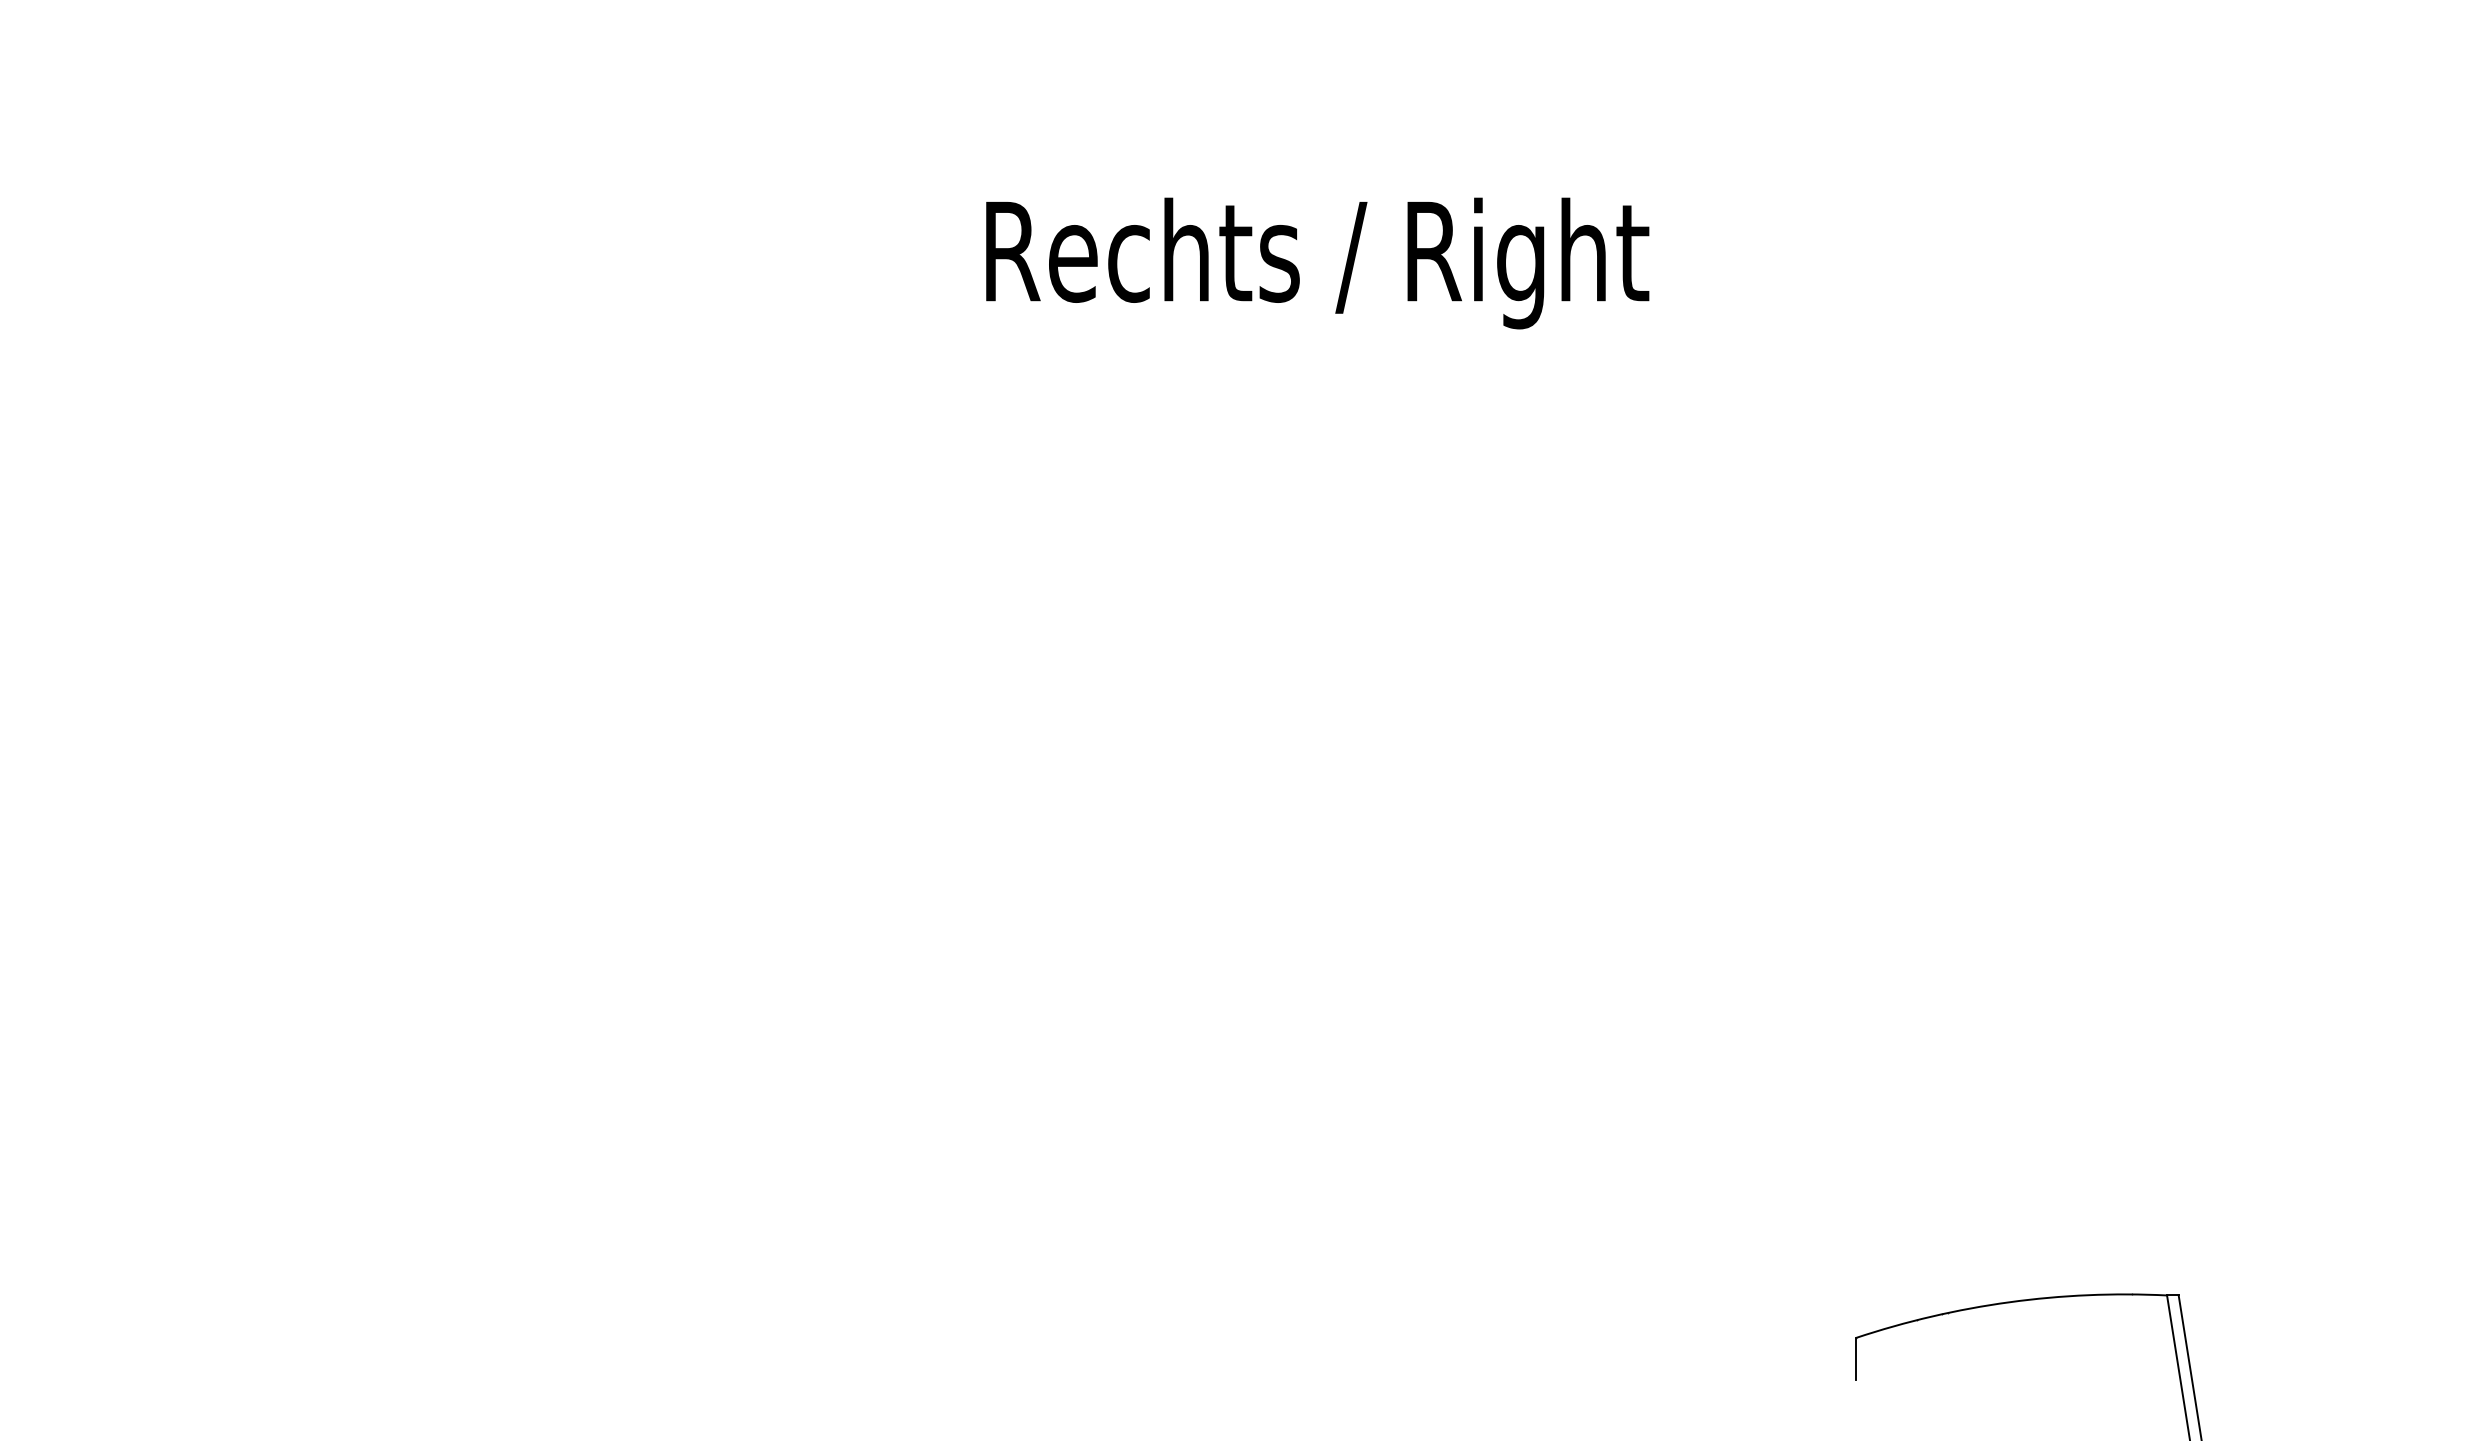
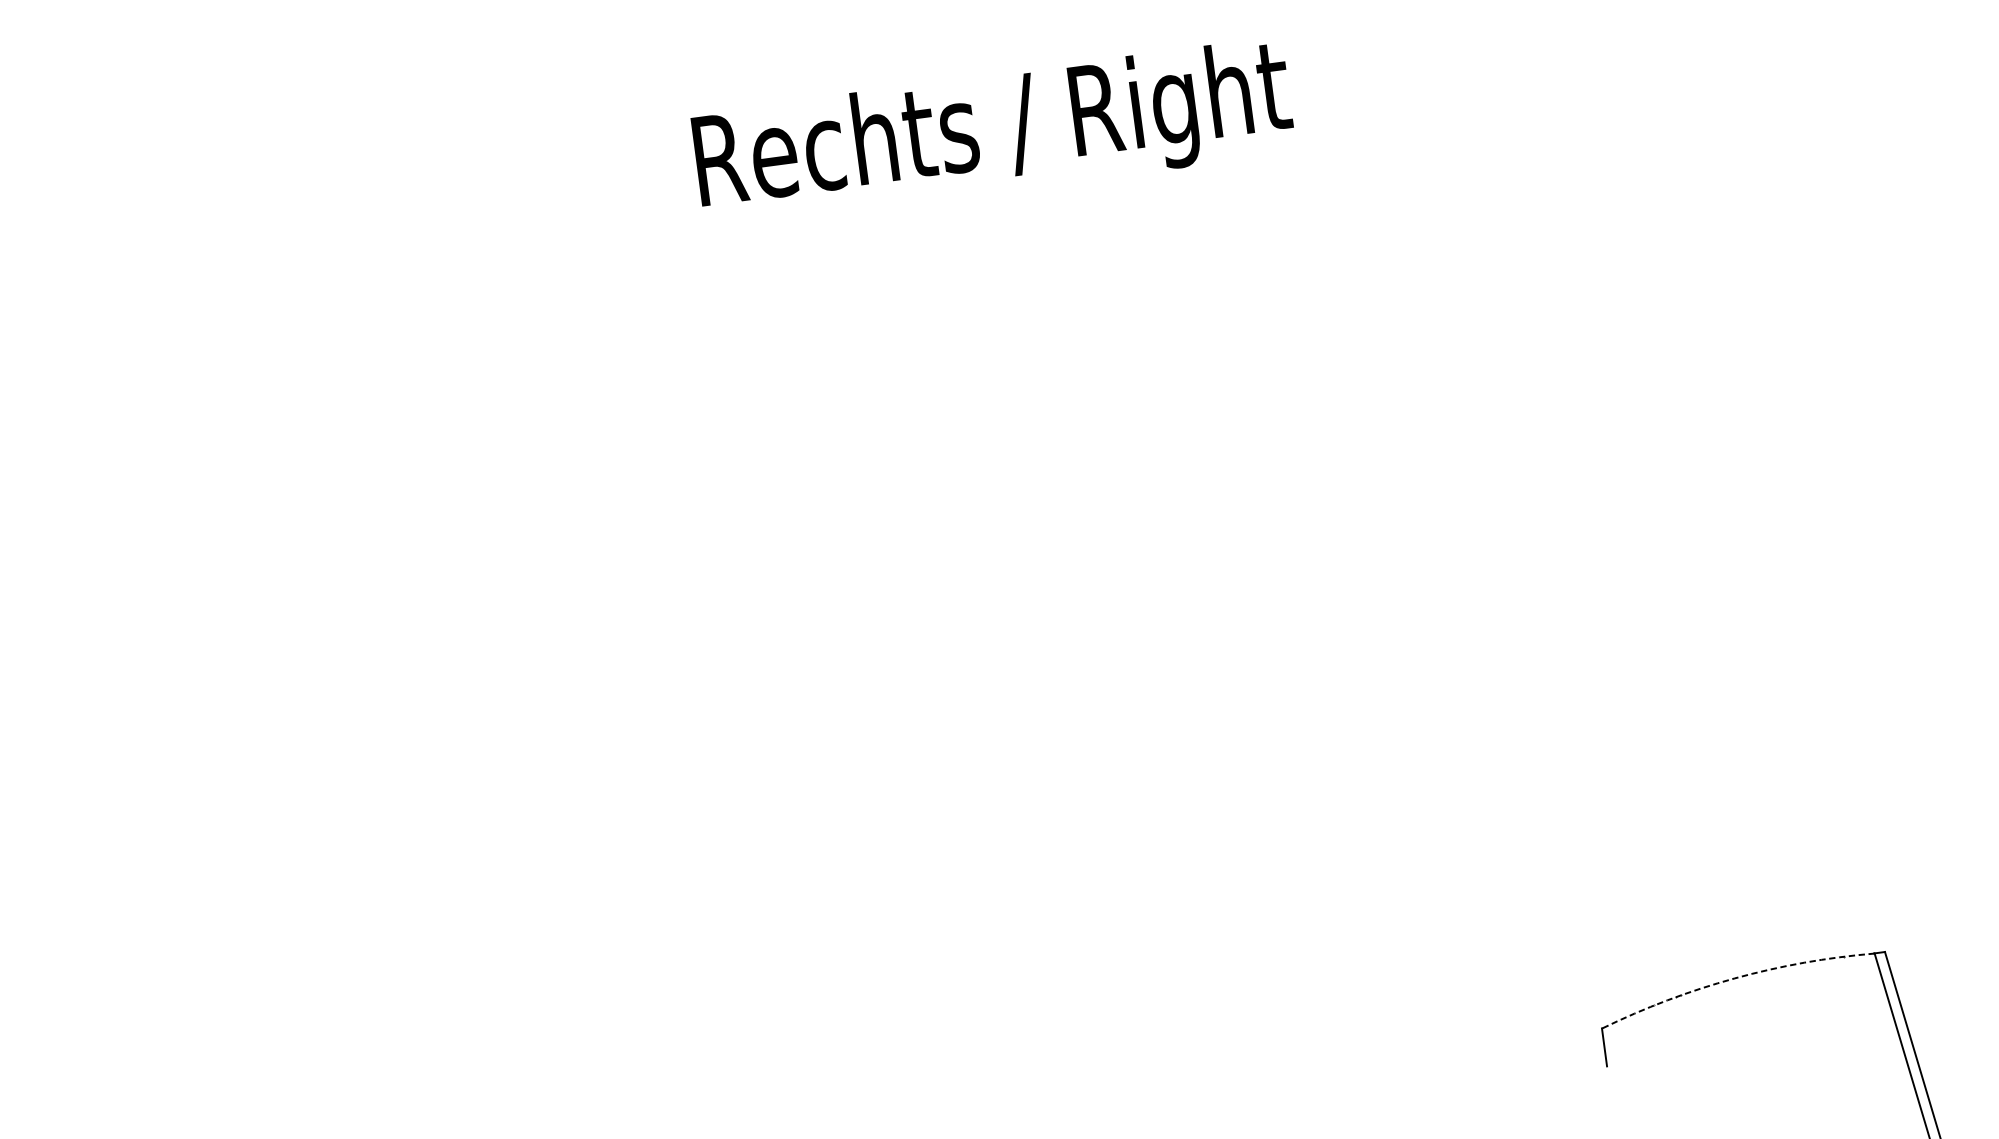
arc: (2009, 1302) -> (1734, 978), solid -> dashed

